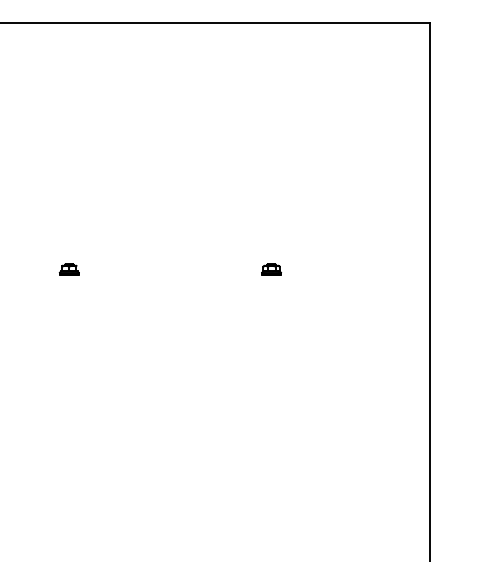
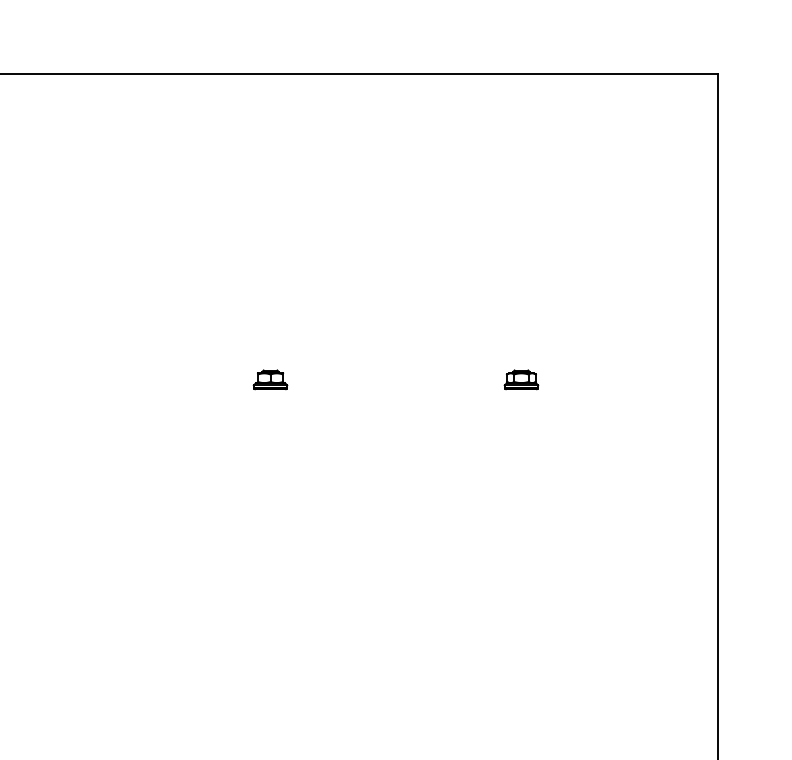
part: (69, 269) -> (270, 379), size x1.43
part: (271, 269) -> (521, 379), size x1.43

